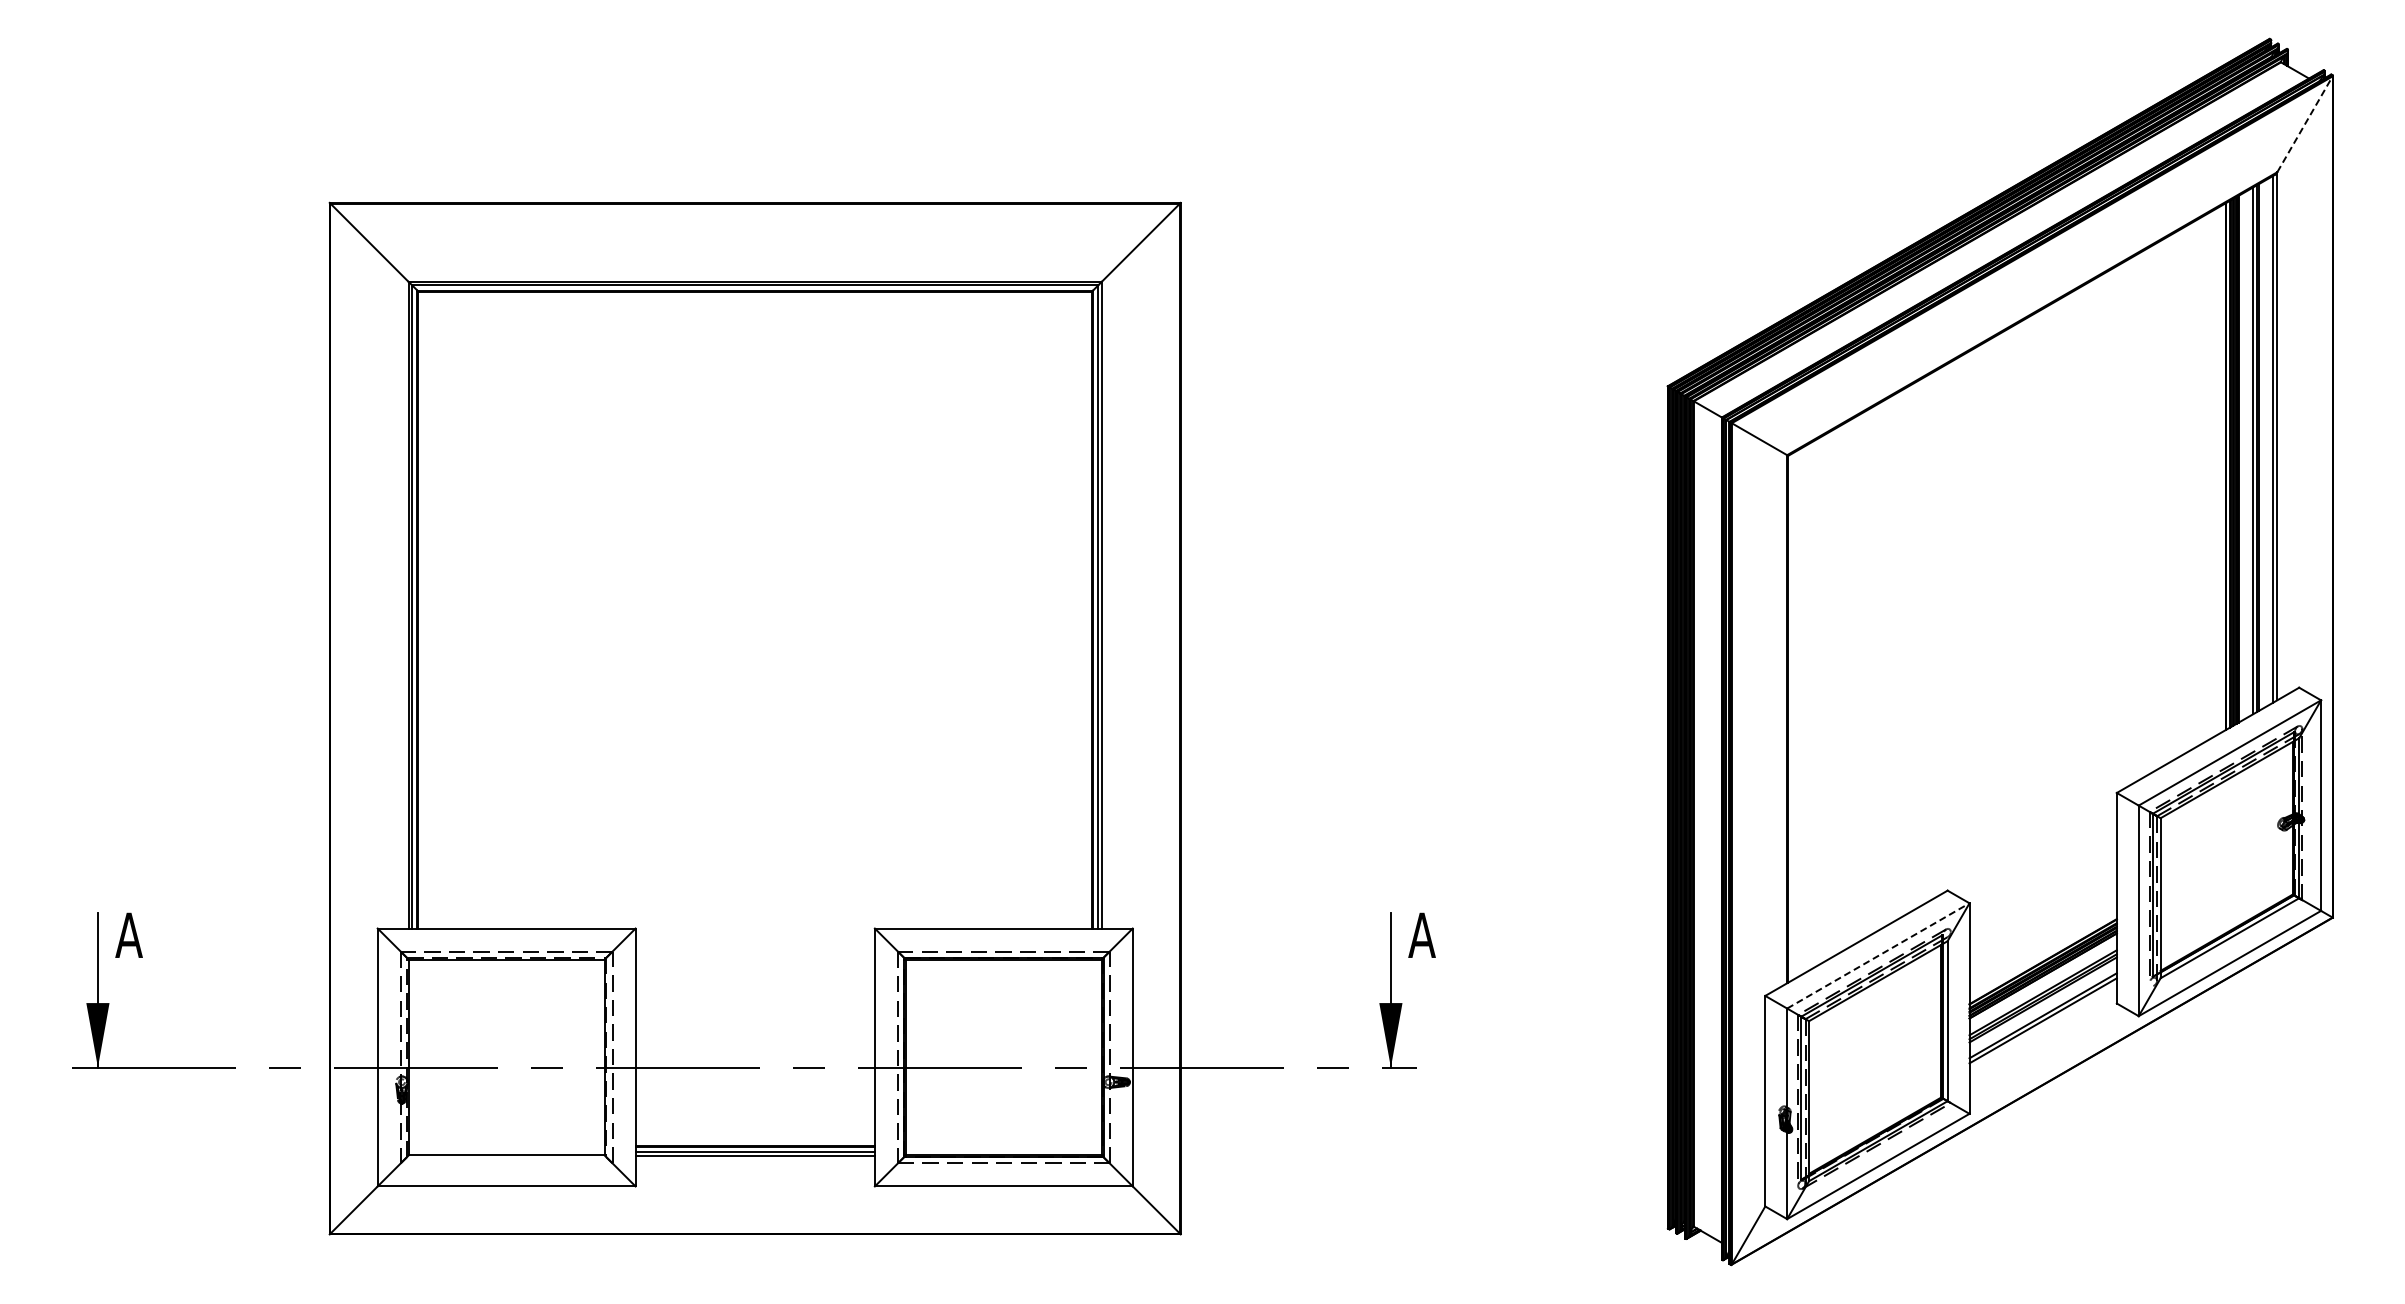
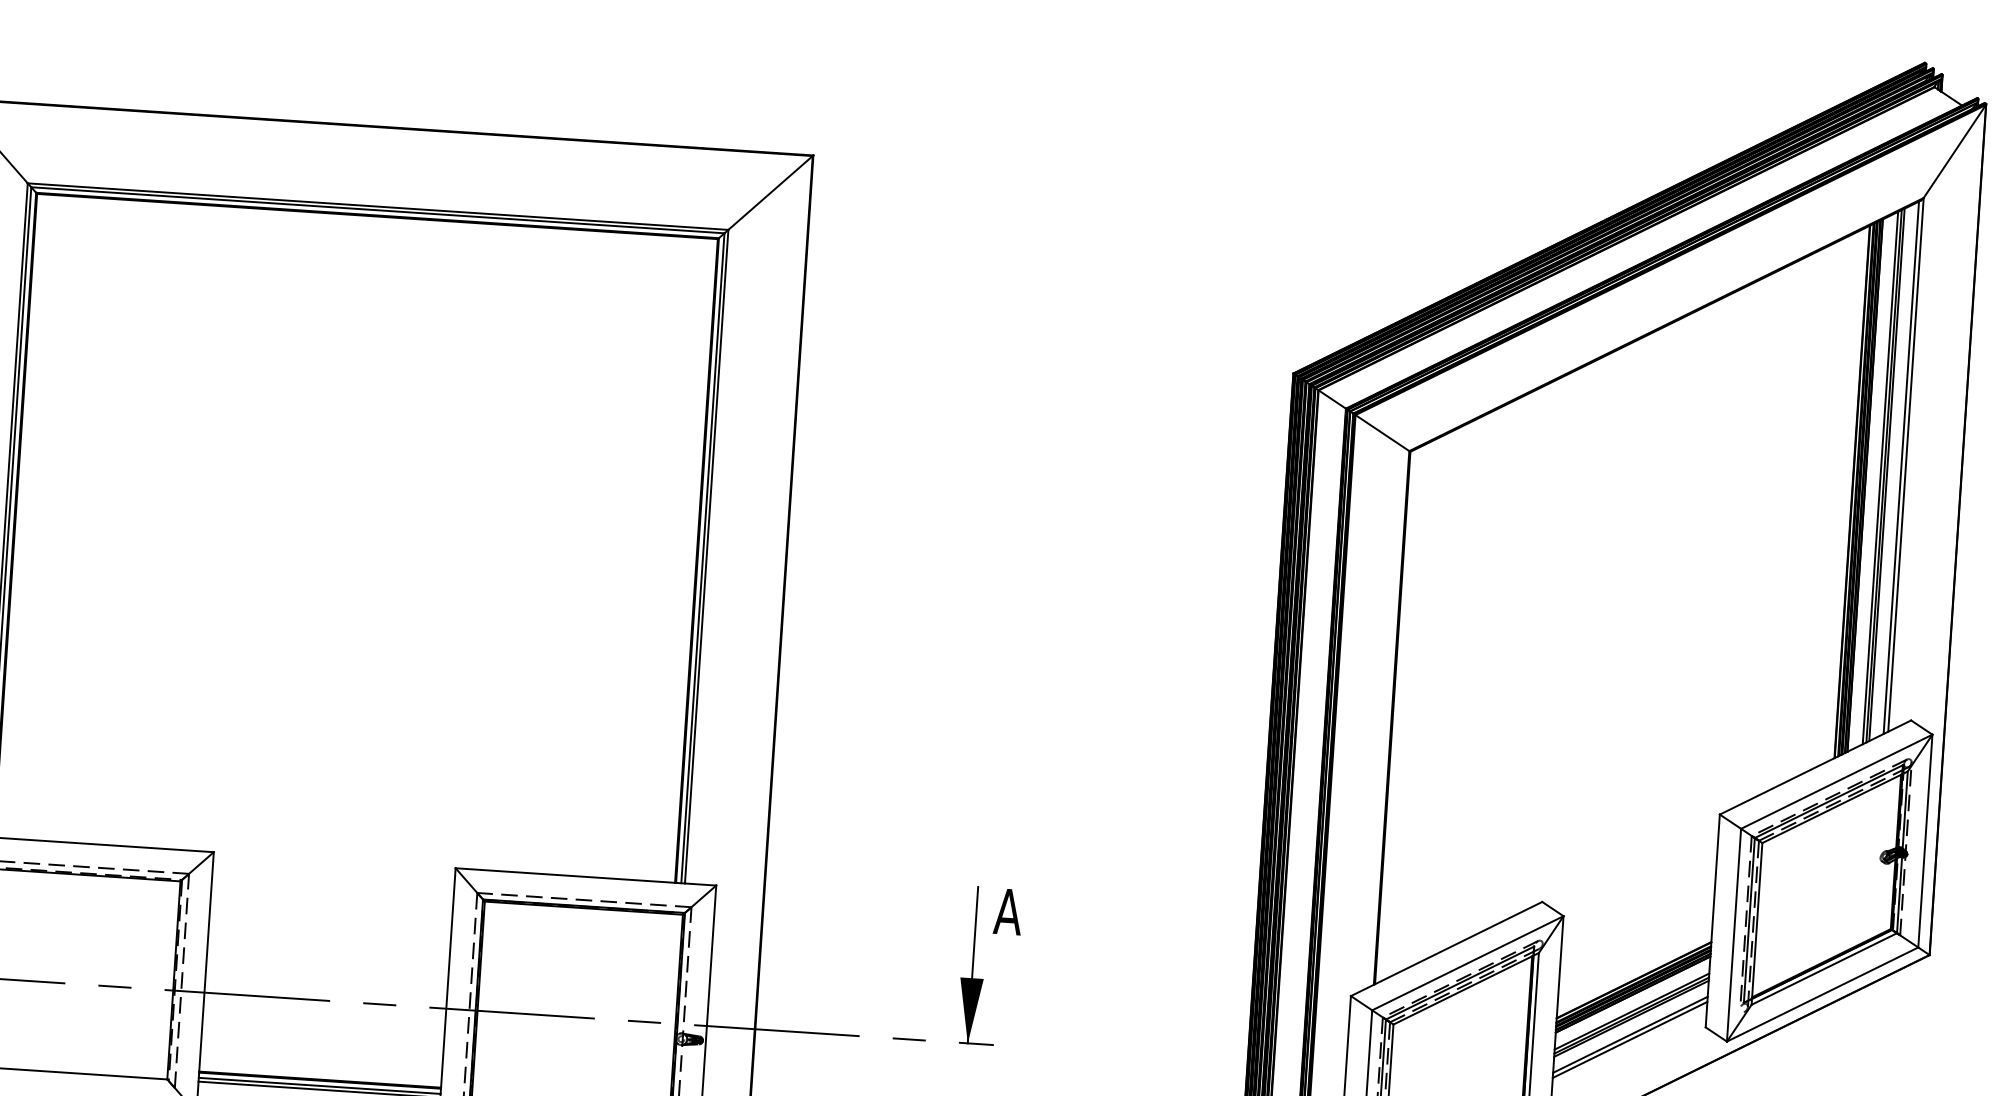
line: (2305, 123) -> (1955, 150), dashed -> solid
line: (1878, 955) -> (1468, 962), dashed -> solid

